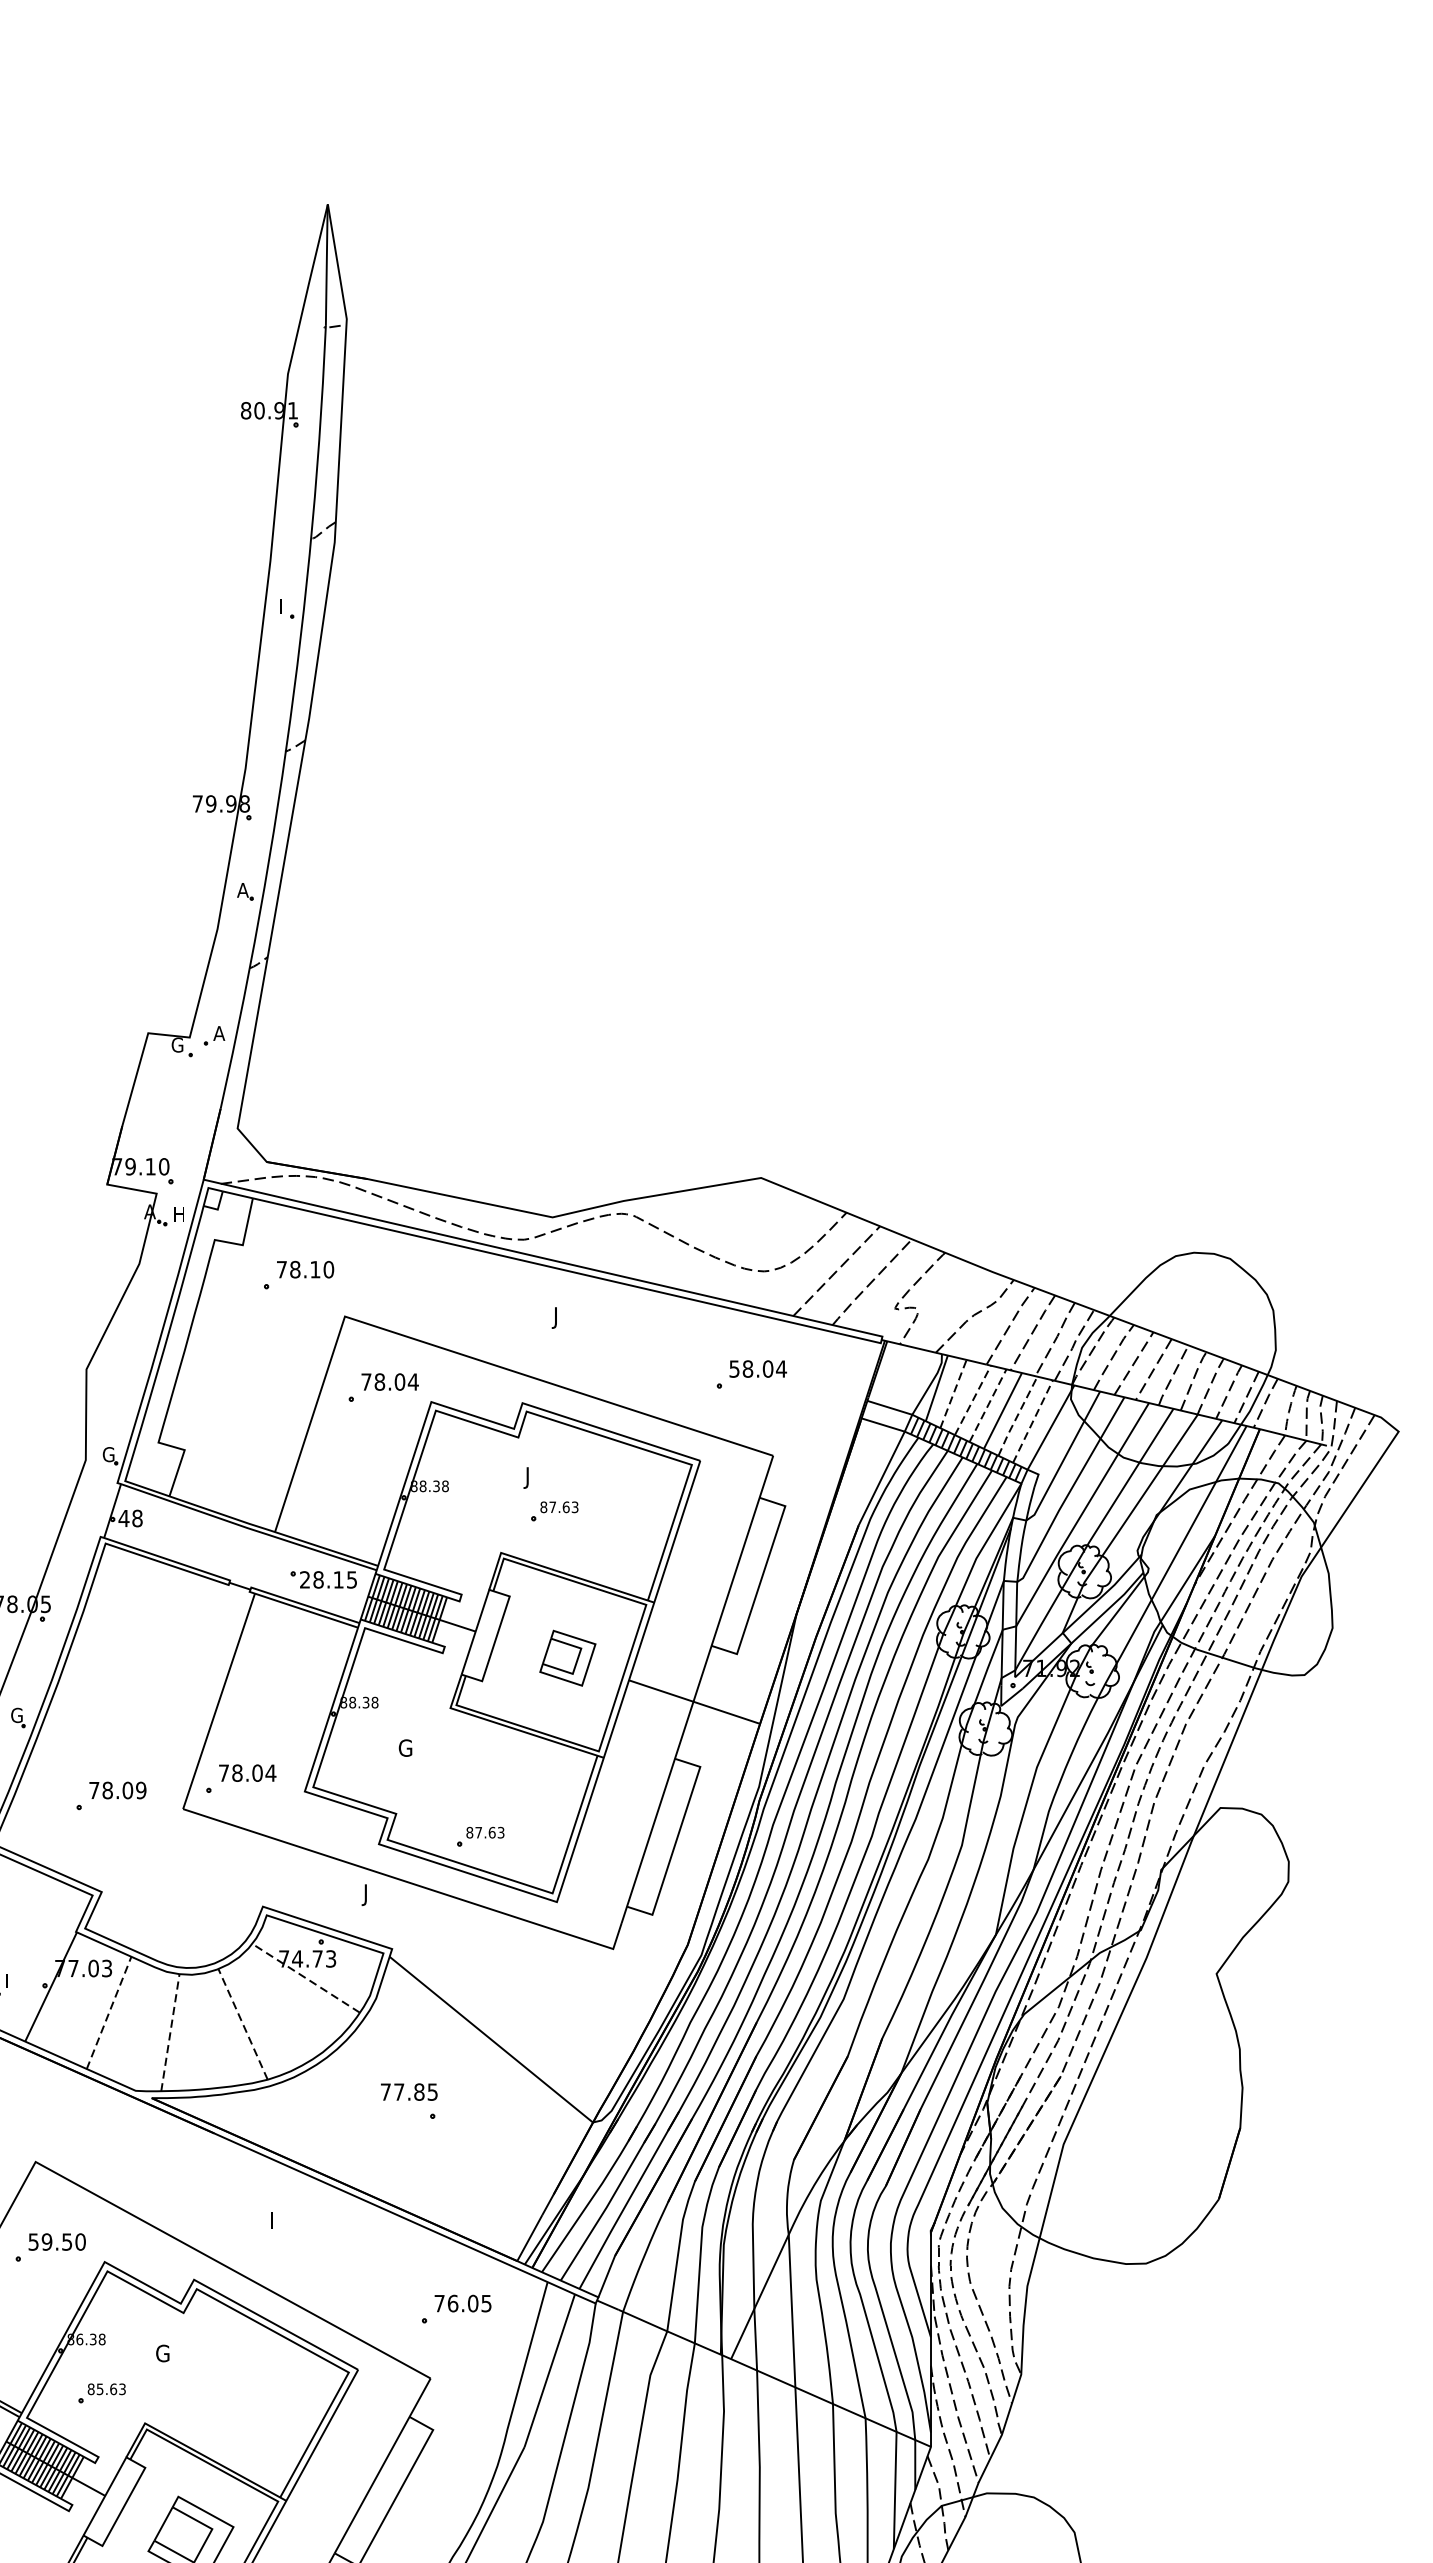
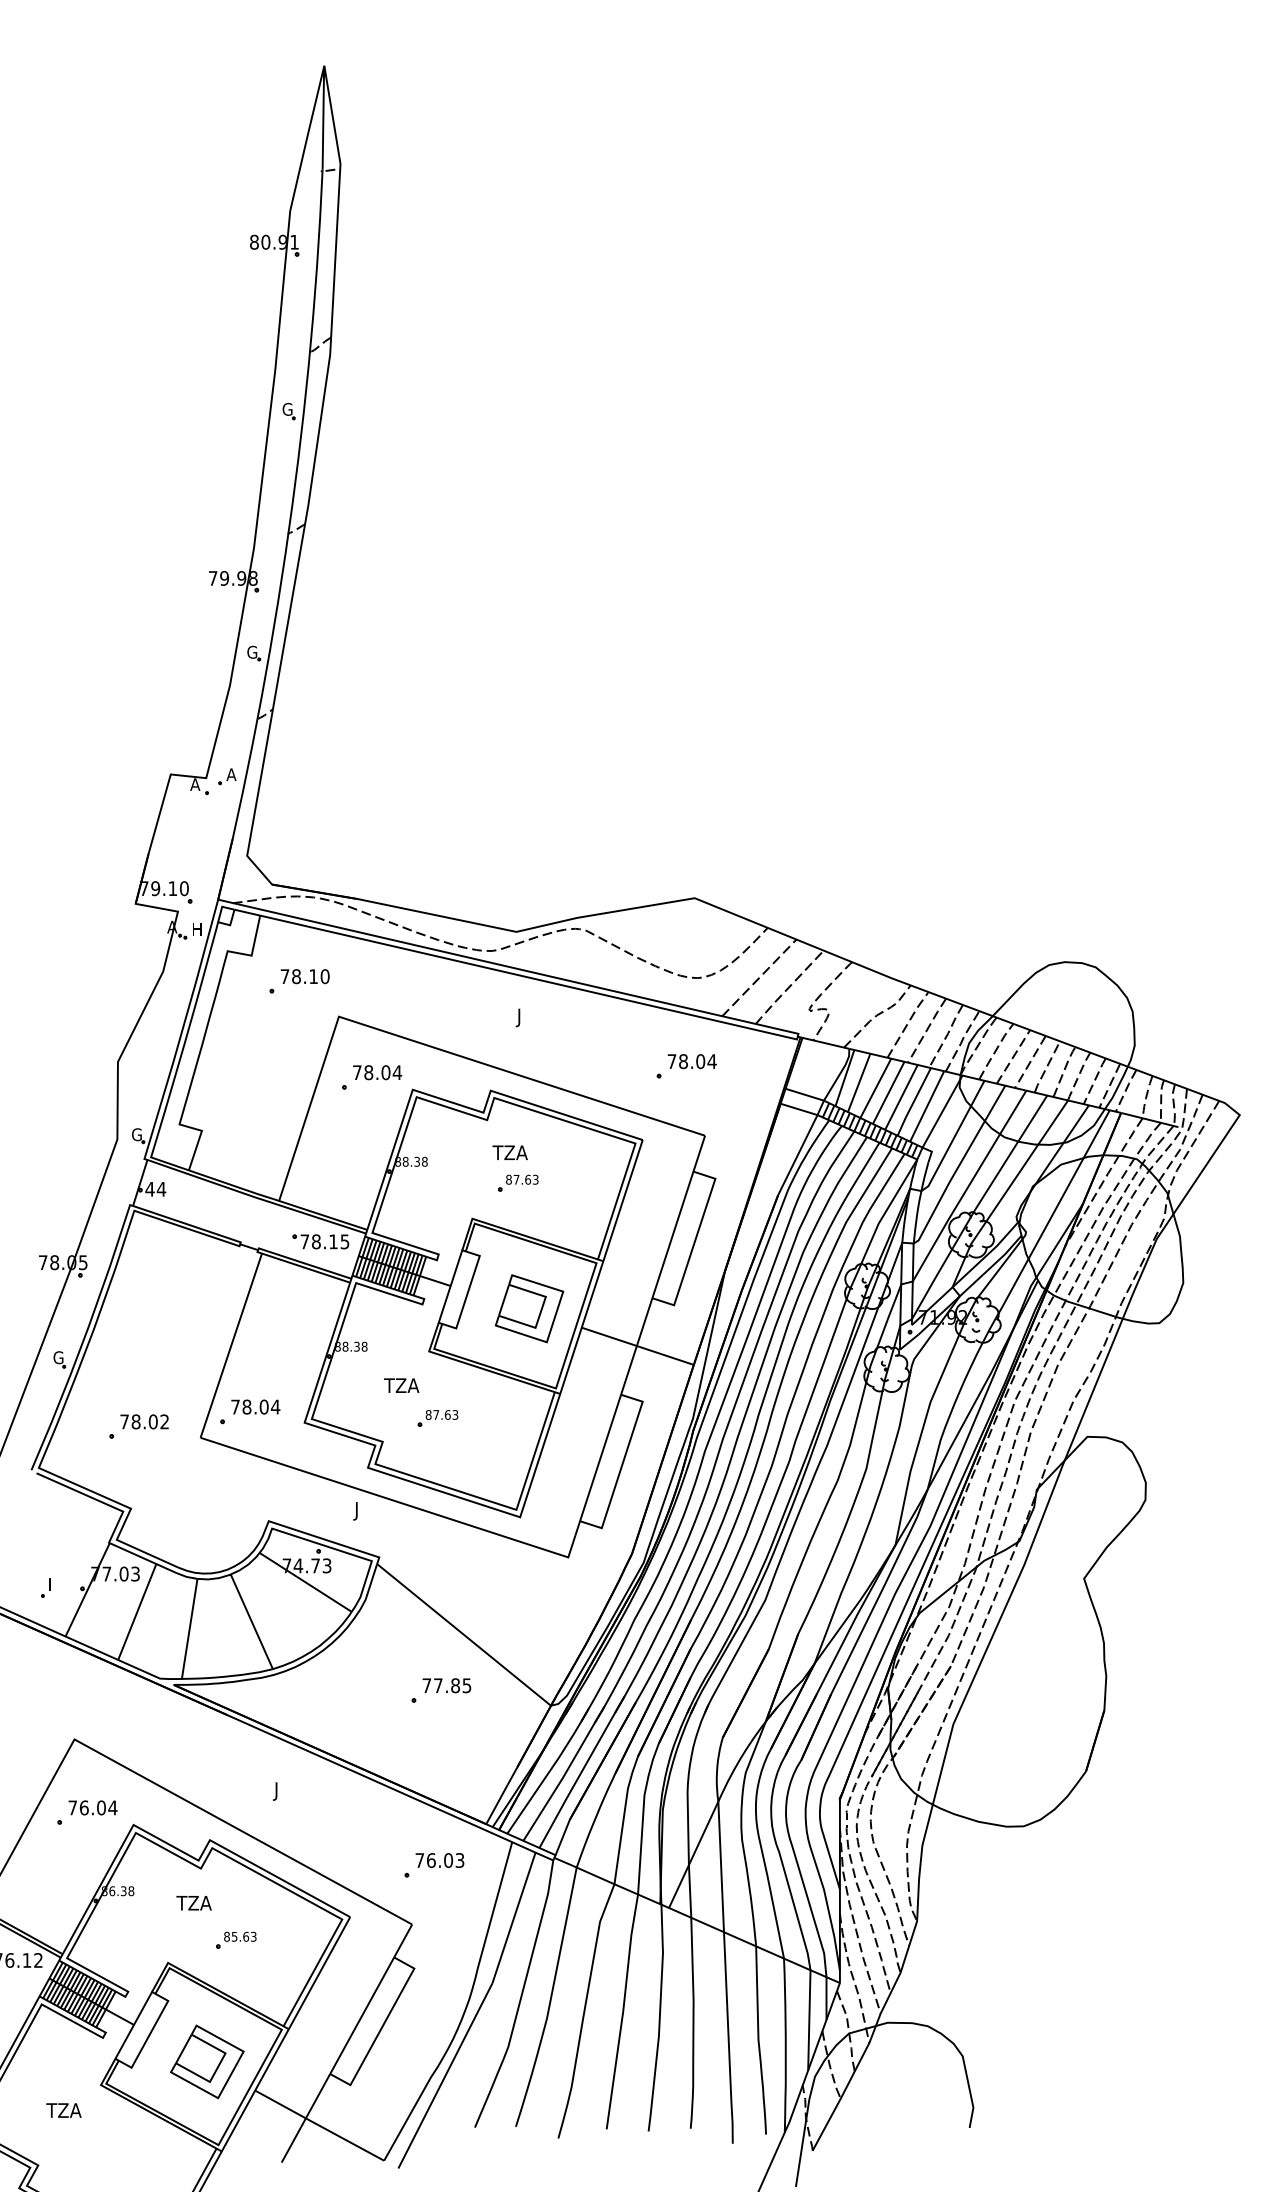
text: (284, 605) -> (287, 408), I -> G
text: (242, 889) -> (251, 651), A -> G
text: (177, 1044) -> (195, 784), G -> A
text: (733, 1368) -> (671, 1061), 58.04 -> 78.04
line: (953, 1393) -> (859, 1082), dashed -> solid
line: (973, 1399) -> (876, 1087), dashed -> solid
line: (987, 1405) -> (888, 1092), dashed -> solid
line: (1017, 1415) -> (913, 1101), dashed -> solid
line: (1033, 1421) -> (927, 1106), dashed -> solid
text: (544, 1477) -> (509, 1154), J -> TZA
text: (137, 1517) -> (161, 1188), 48 -> 44
text: (304, 1579) -> (304, 1241), 28.15 -> 78.15
part: (567, 1657) -> (529, 1308), size x1.43
text: (418, 1747) -> (401, 1385), G -> TZA
text: (140, 1790) -> (164, 1421), 78.09 -> 78.02
part: (480, 1836) -> (437, 1418), moved
line: (305, 1978) -> (305, 1582), dashed -> solid
line: (109, 2013) -> (137, 1612), dashed -> solid
line: (242, 2024) -> (251, 1621), dashed -> solid
line: (170, 2033) -> (189, 1629), dashed -> solid
text: (408, 2091) -> (446, 1685), moved
text: (270, 2222) -> (275, 1791), I -> J
text: (56, 2241) -> (92, 1807), 59.50 -> 76.04
text: (487, 2303) -> (460, 1860), 76.05 -> 76.03
text: (174, 2352) -> (193, 1902), G -> TZA
part: (102, 2392) -> (236, 1939), moved

